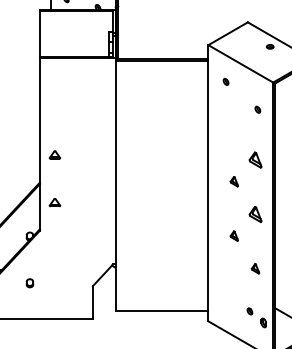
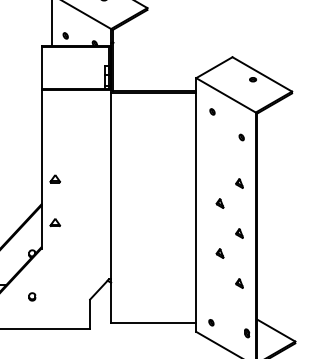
part: (255, 159) -> (239, 183), size x0.62
part: (255, 214) -> (239, 233), size x0.62
part: (250, 311) -> (211, 322), moved

